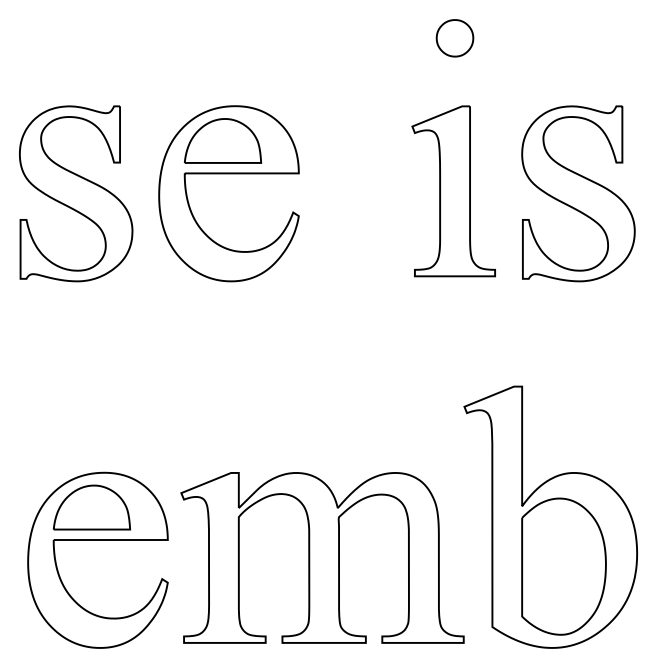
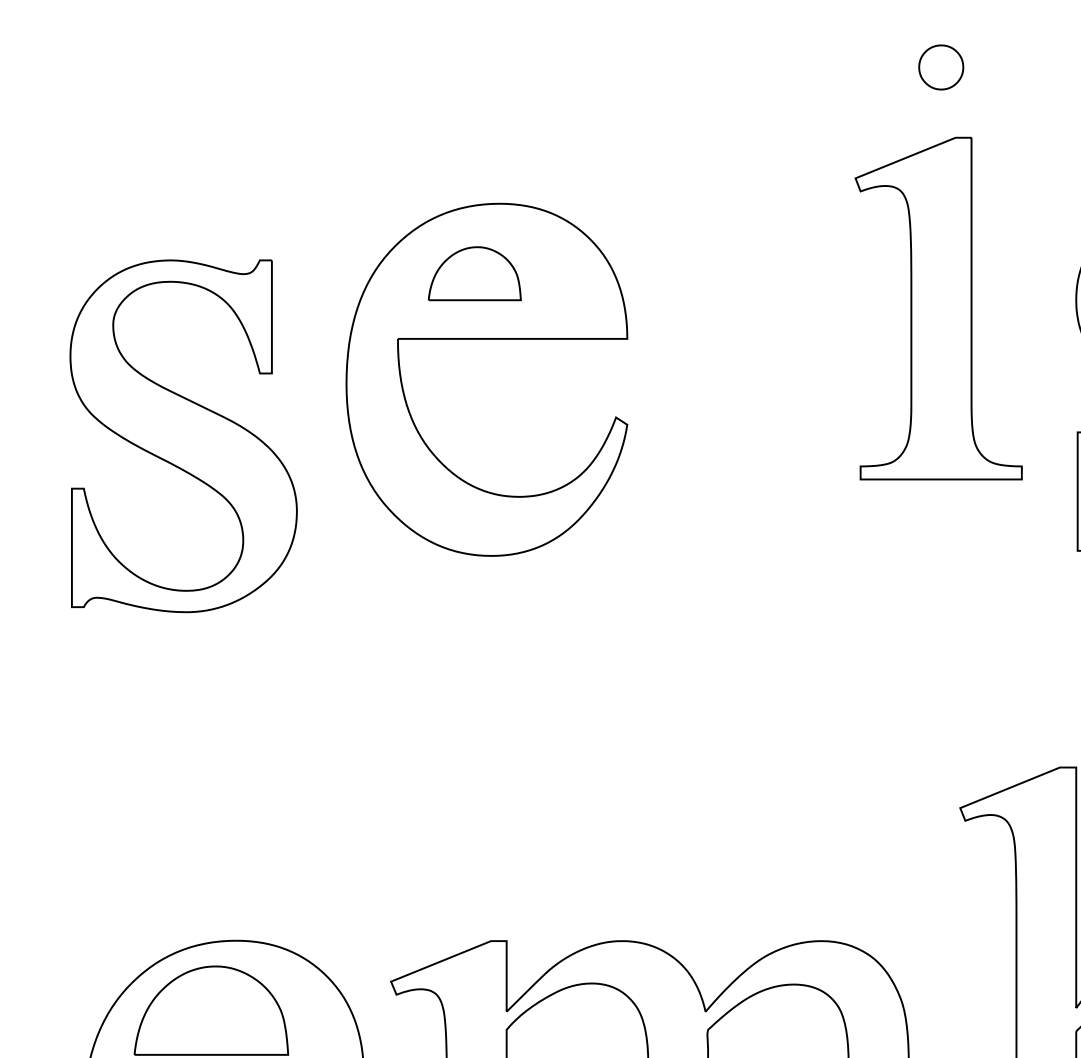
part: (454, 38) -> (940, 67), size x0.6
part: (222, 140) -> (473, 272), size x0.6
part: (453, 191) -> (938, 308), moved
part: (76, 193) -> (184, 435), moved

